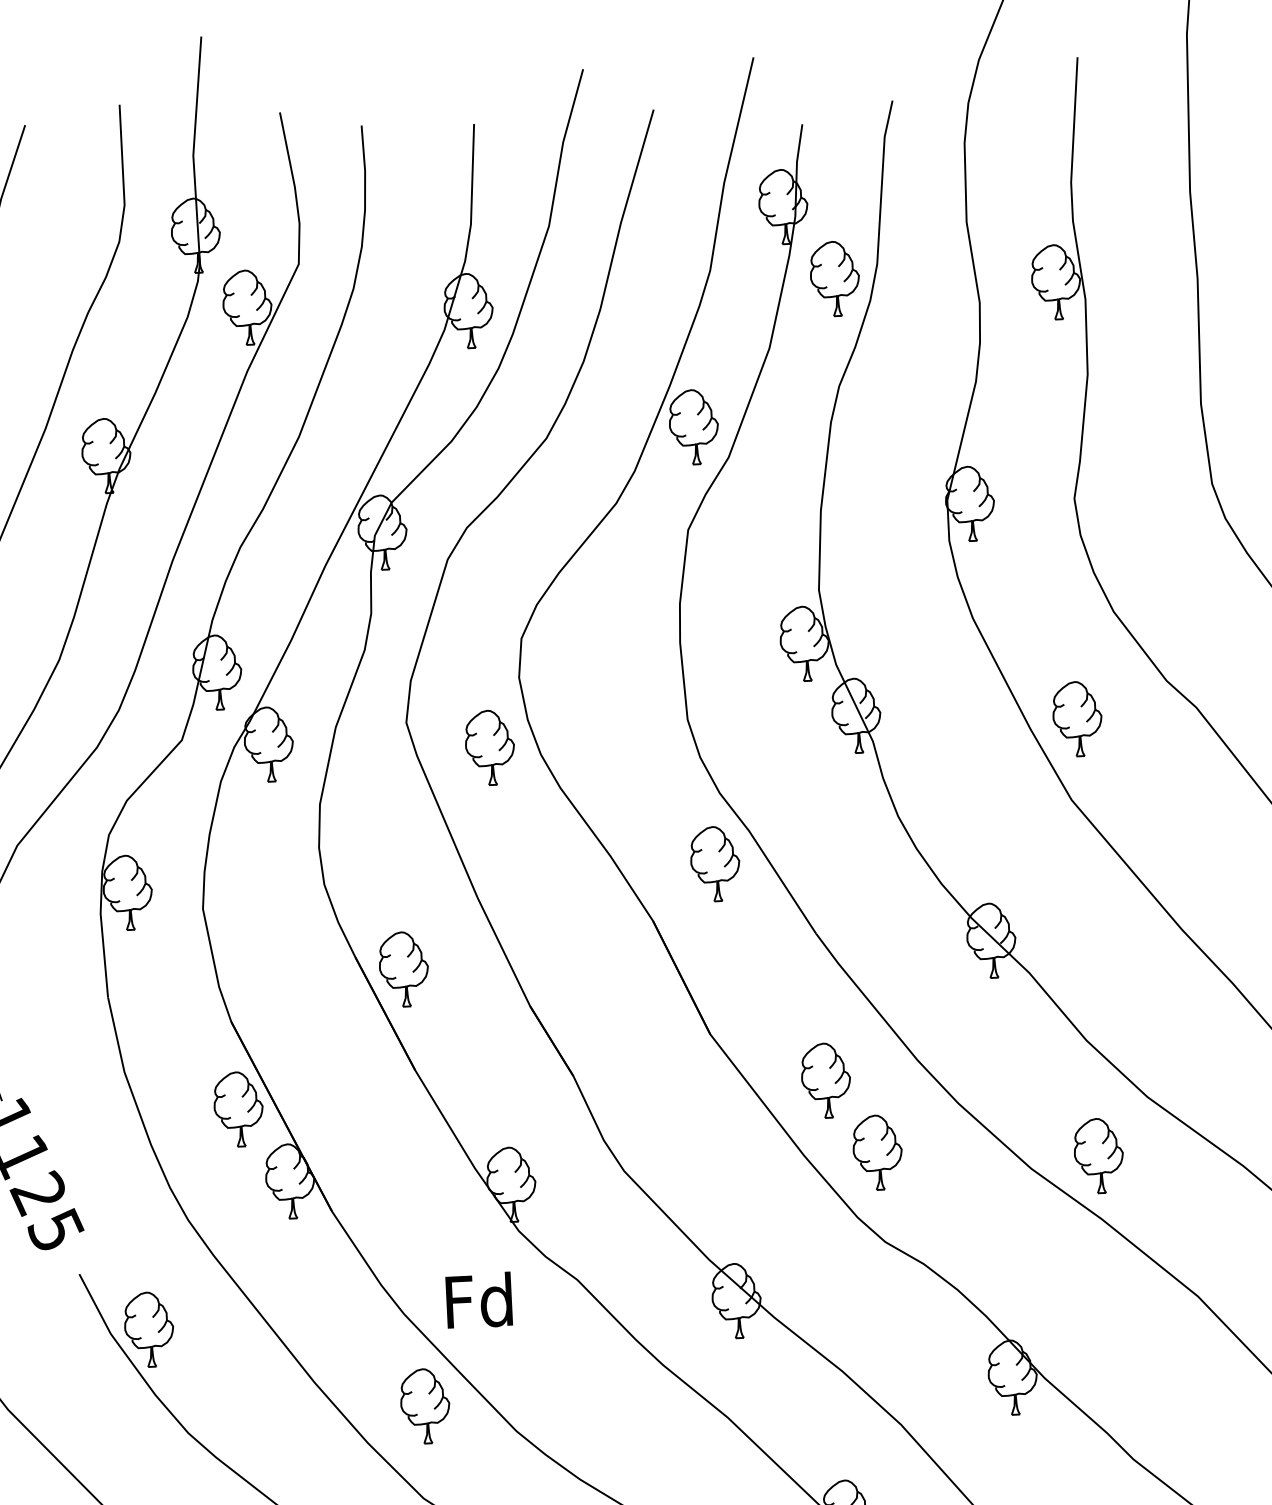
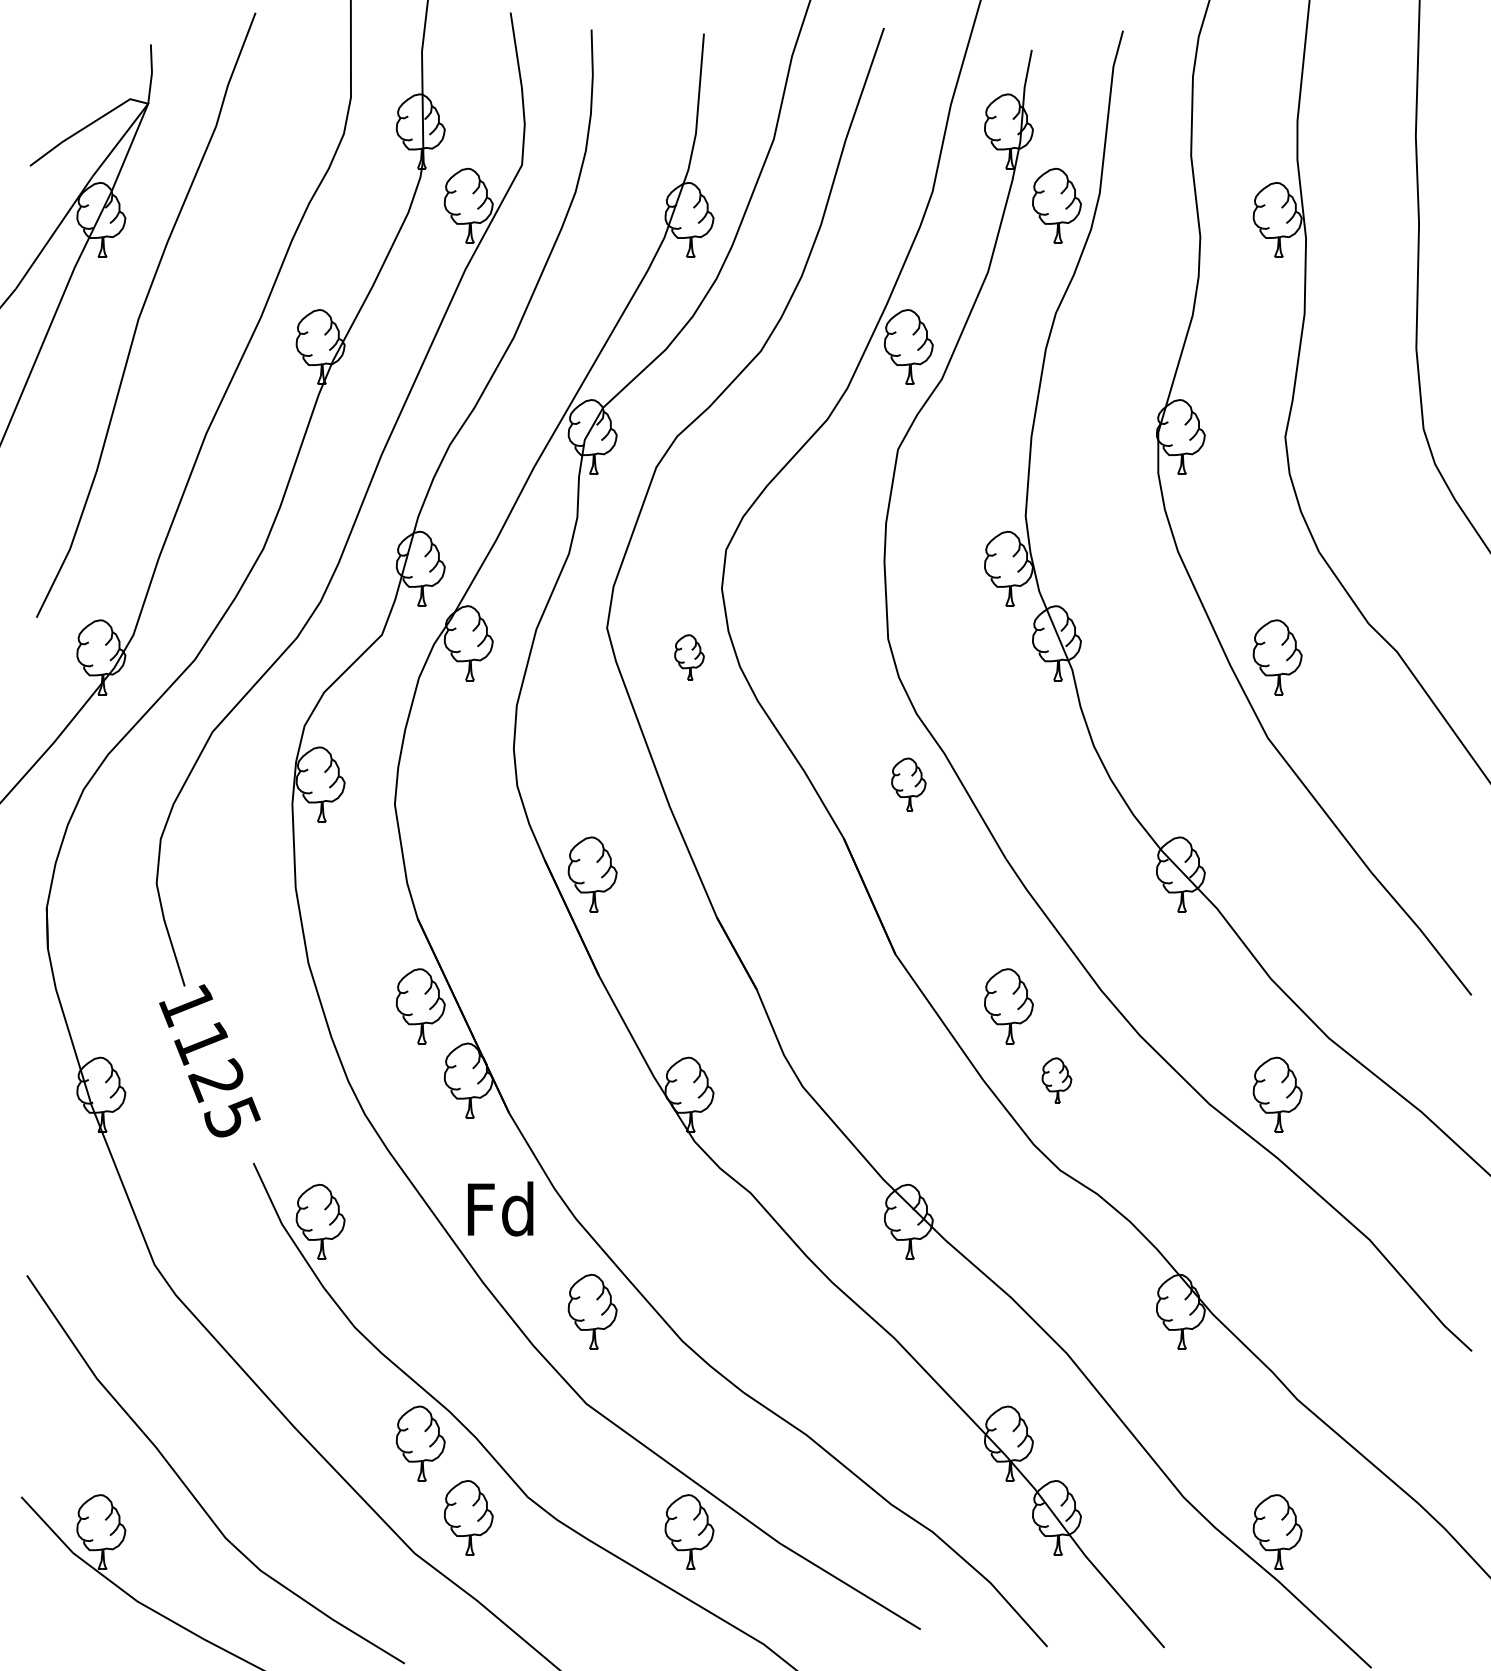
part: (490, 747) -> (689, 657), size x0.6
part: (715, 864) -> (908, 784), size x0.7
part: (877, 1152) -> (1056, 1080), size x0.6
text: (479, 1300) -> (500, 1208), moved

